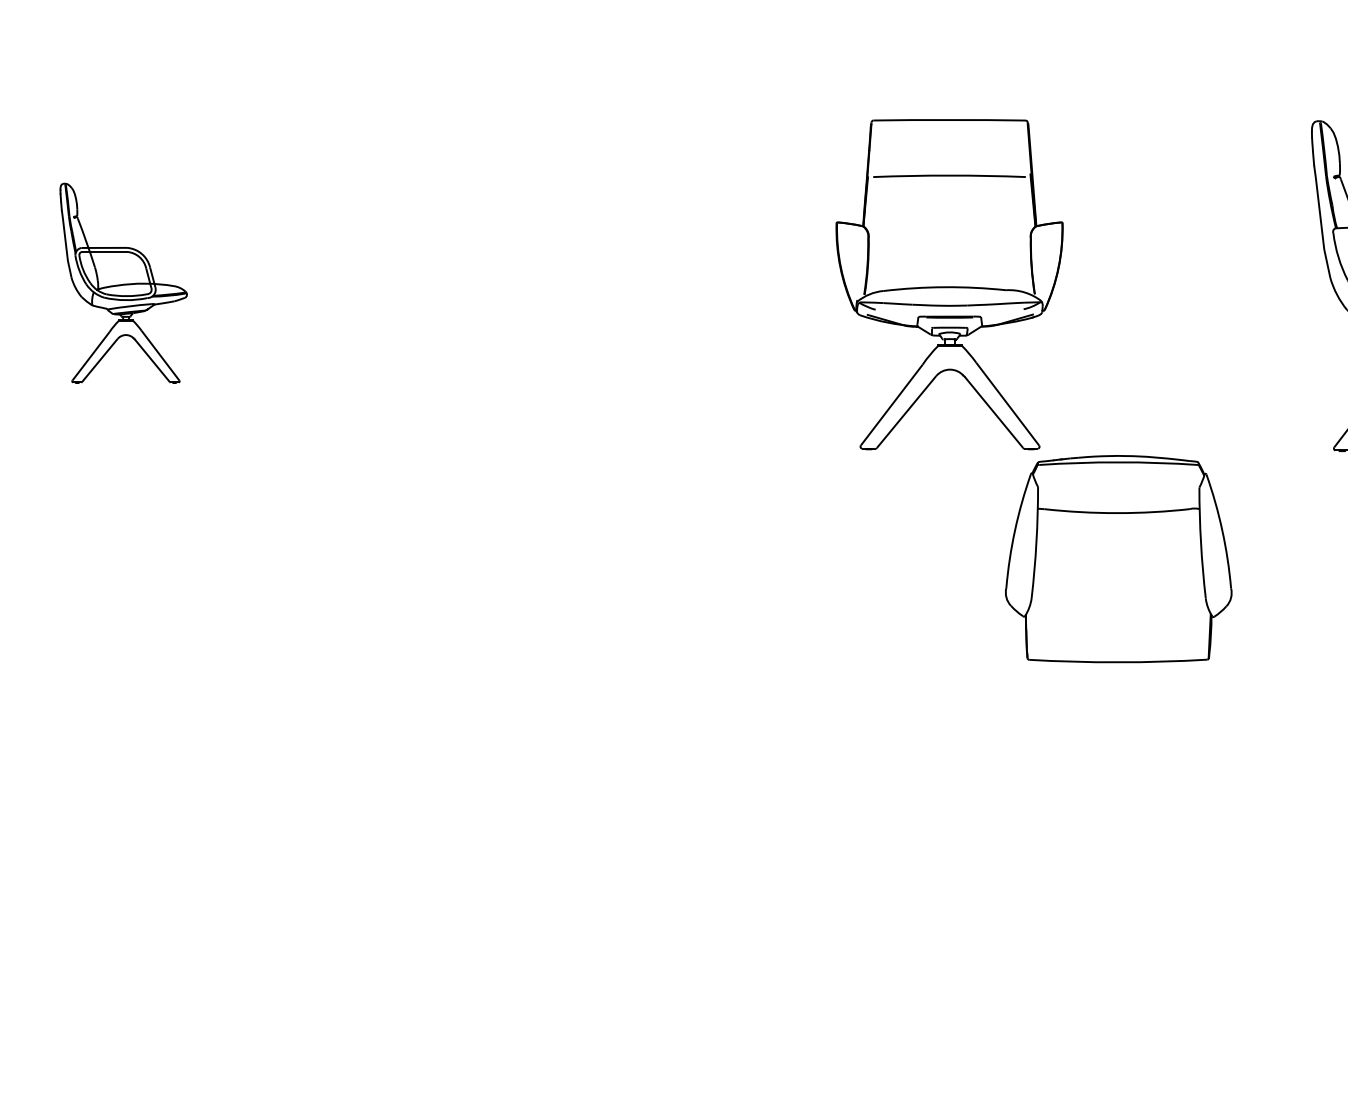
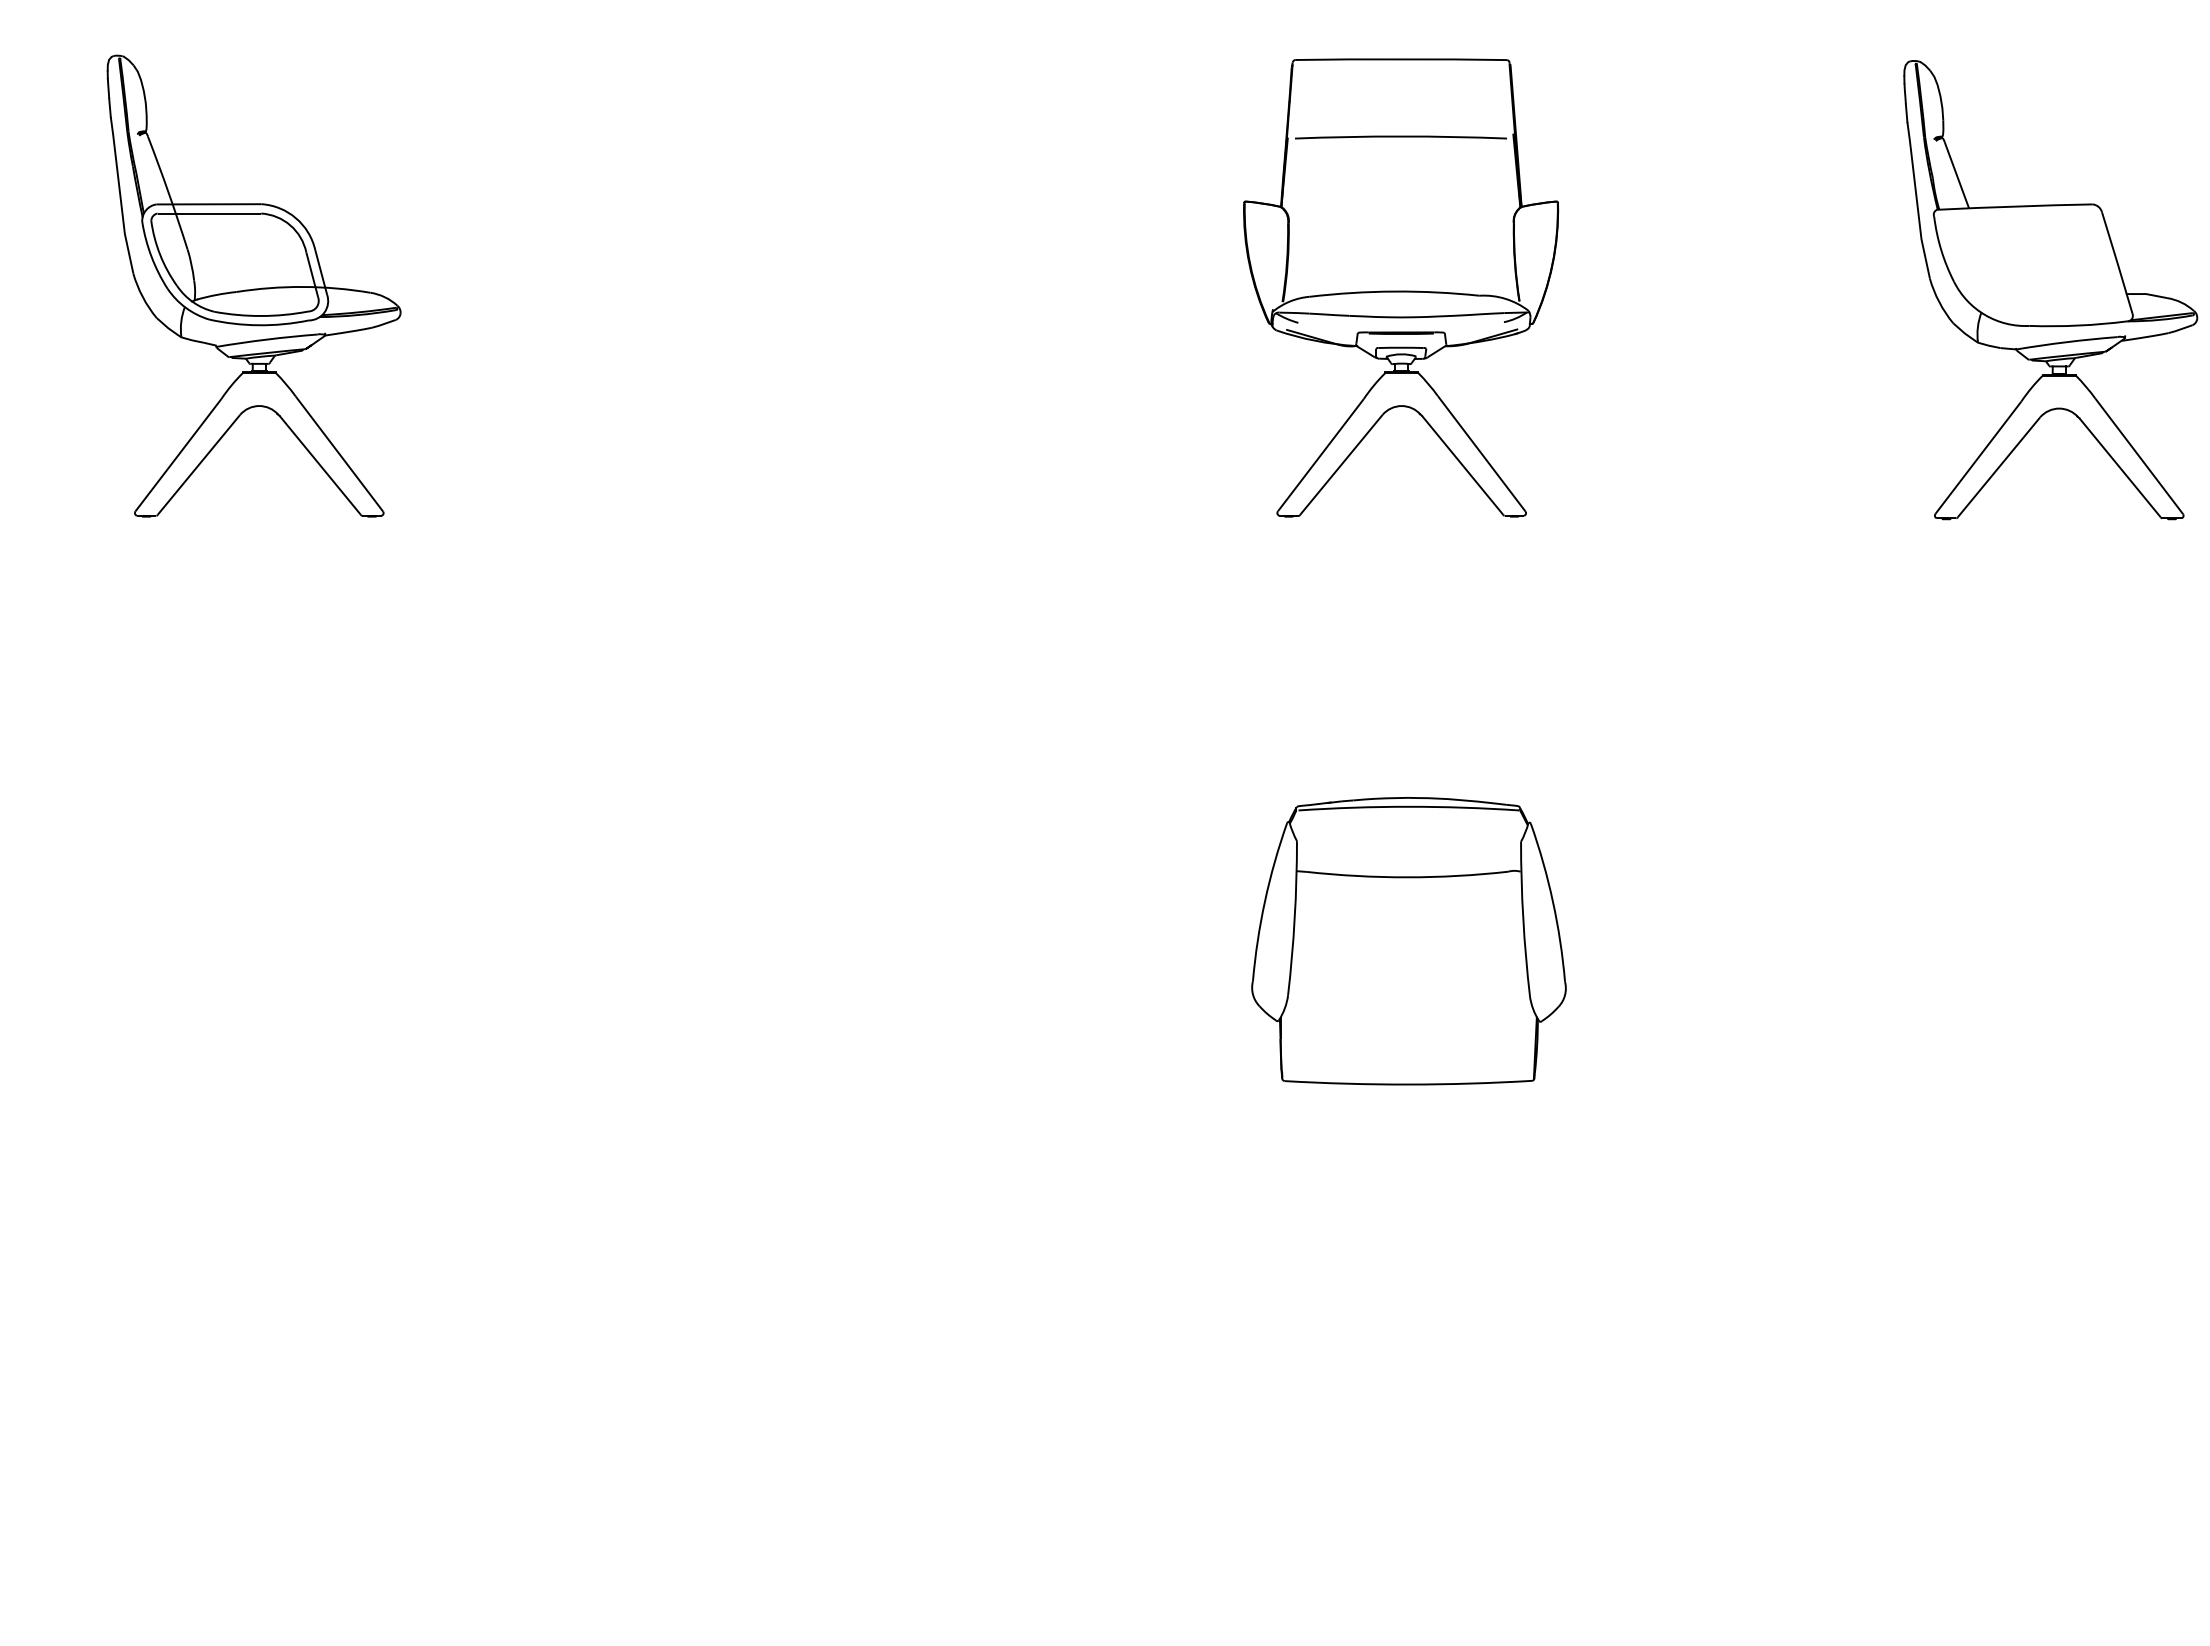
part: (123, 282) -> (253, 285), size x1.67
part: (1118, 559) -> (1408, 941), moved

